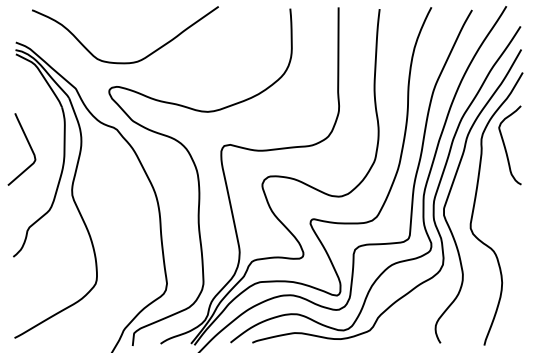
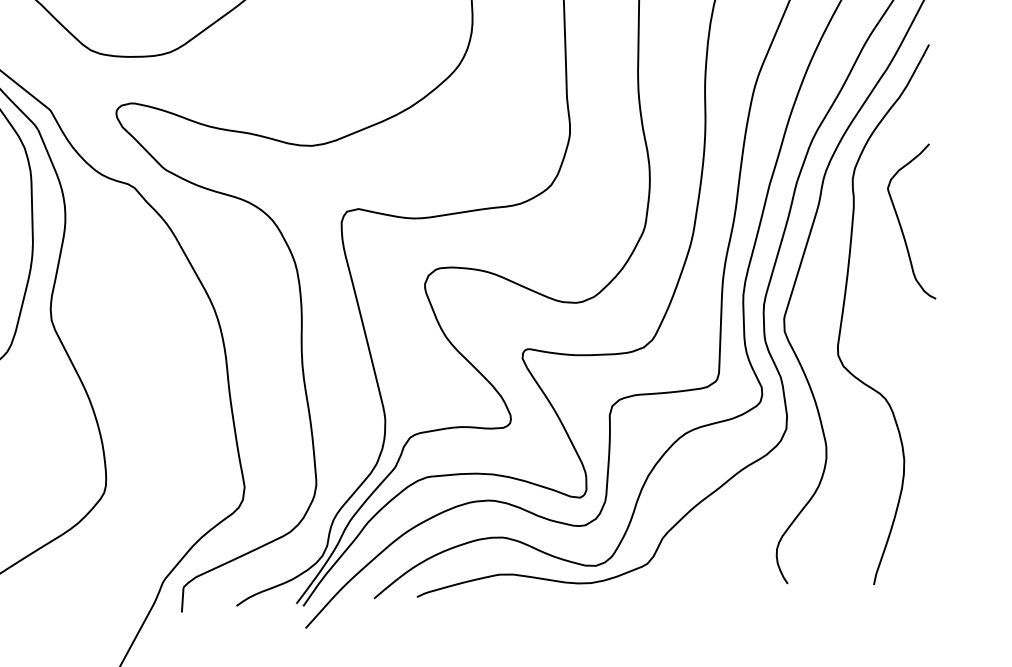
curve: (505, 145) -> (901, 222), moved

